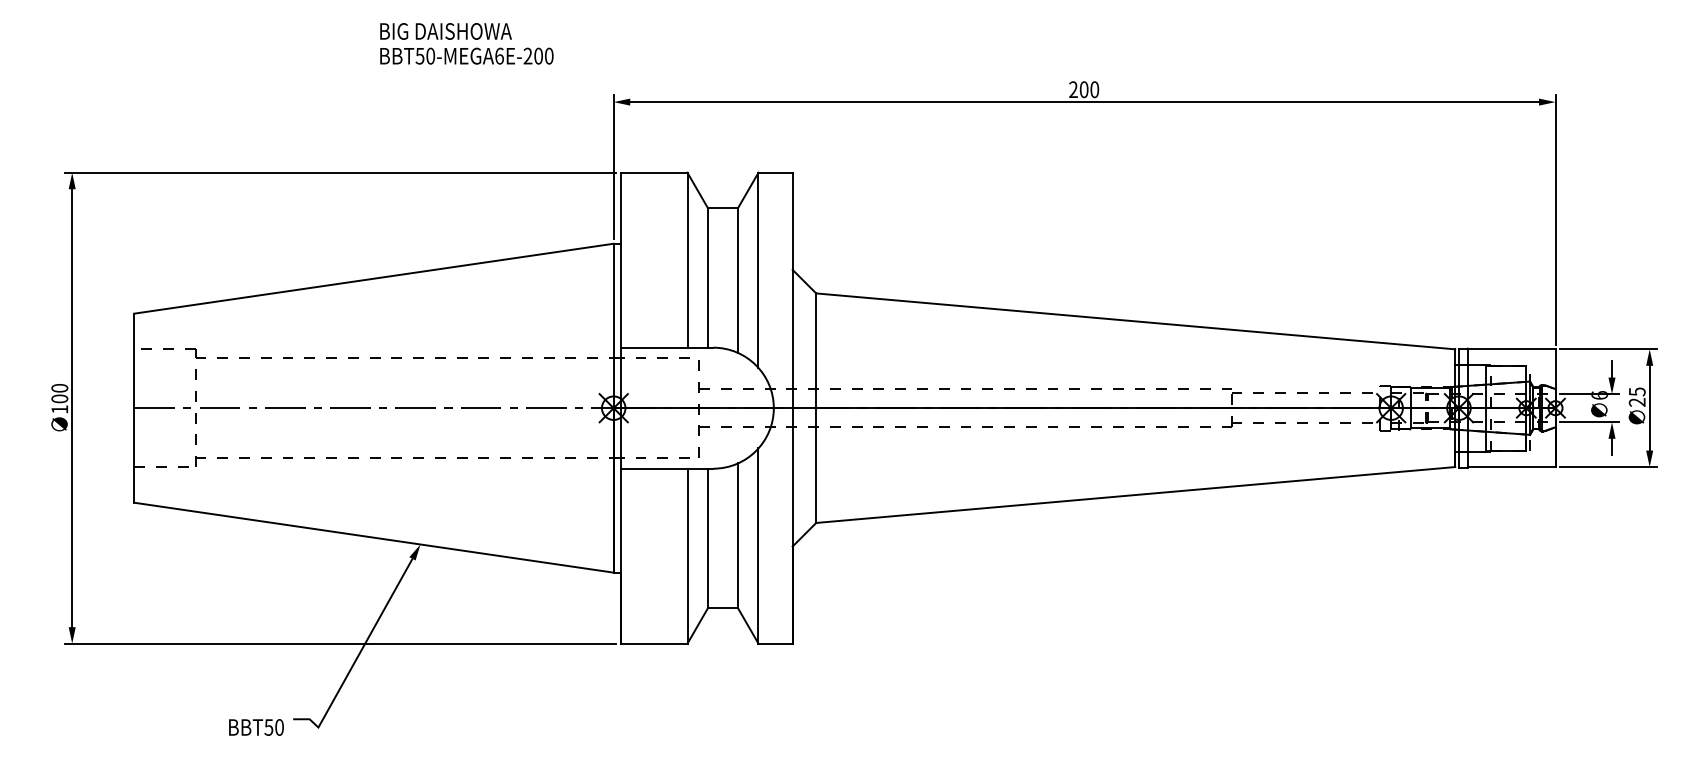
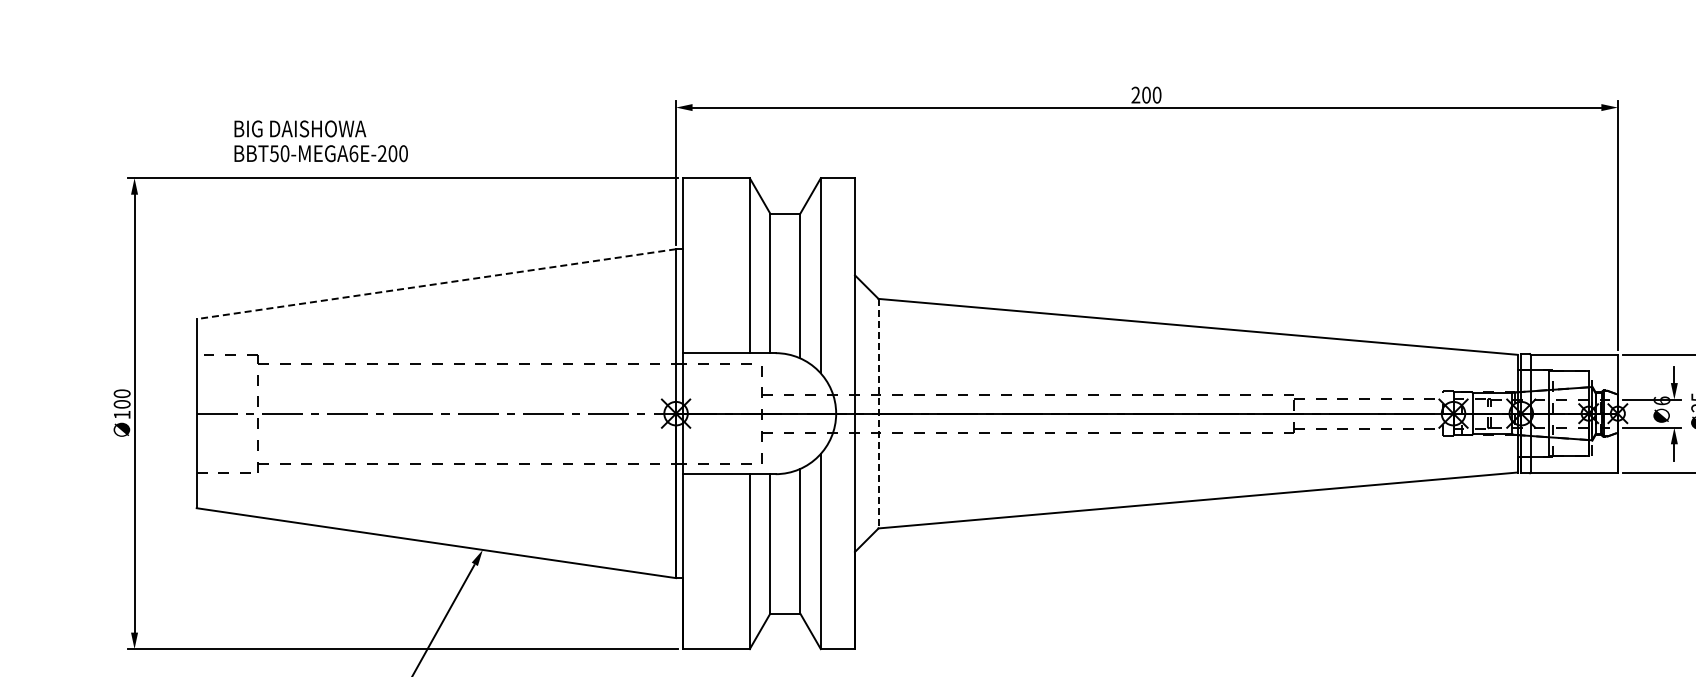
text: (466, 43) -> (320, 140), moved
line: (373, 278) -> (435, 283), solid -> dashed
line: (816, 408) -> (878, 413), solid -> dashed

